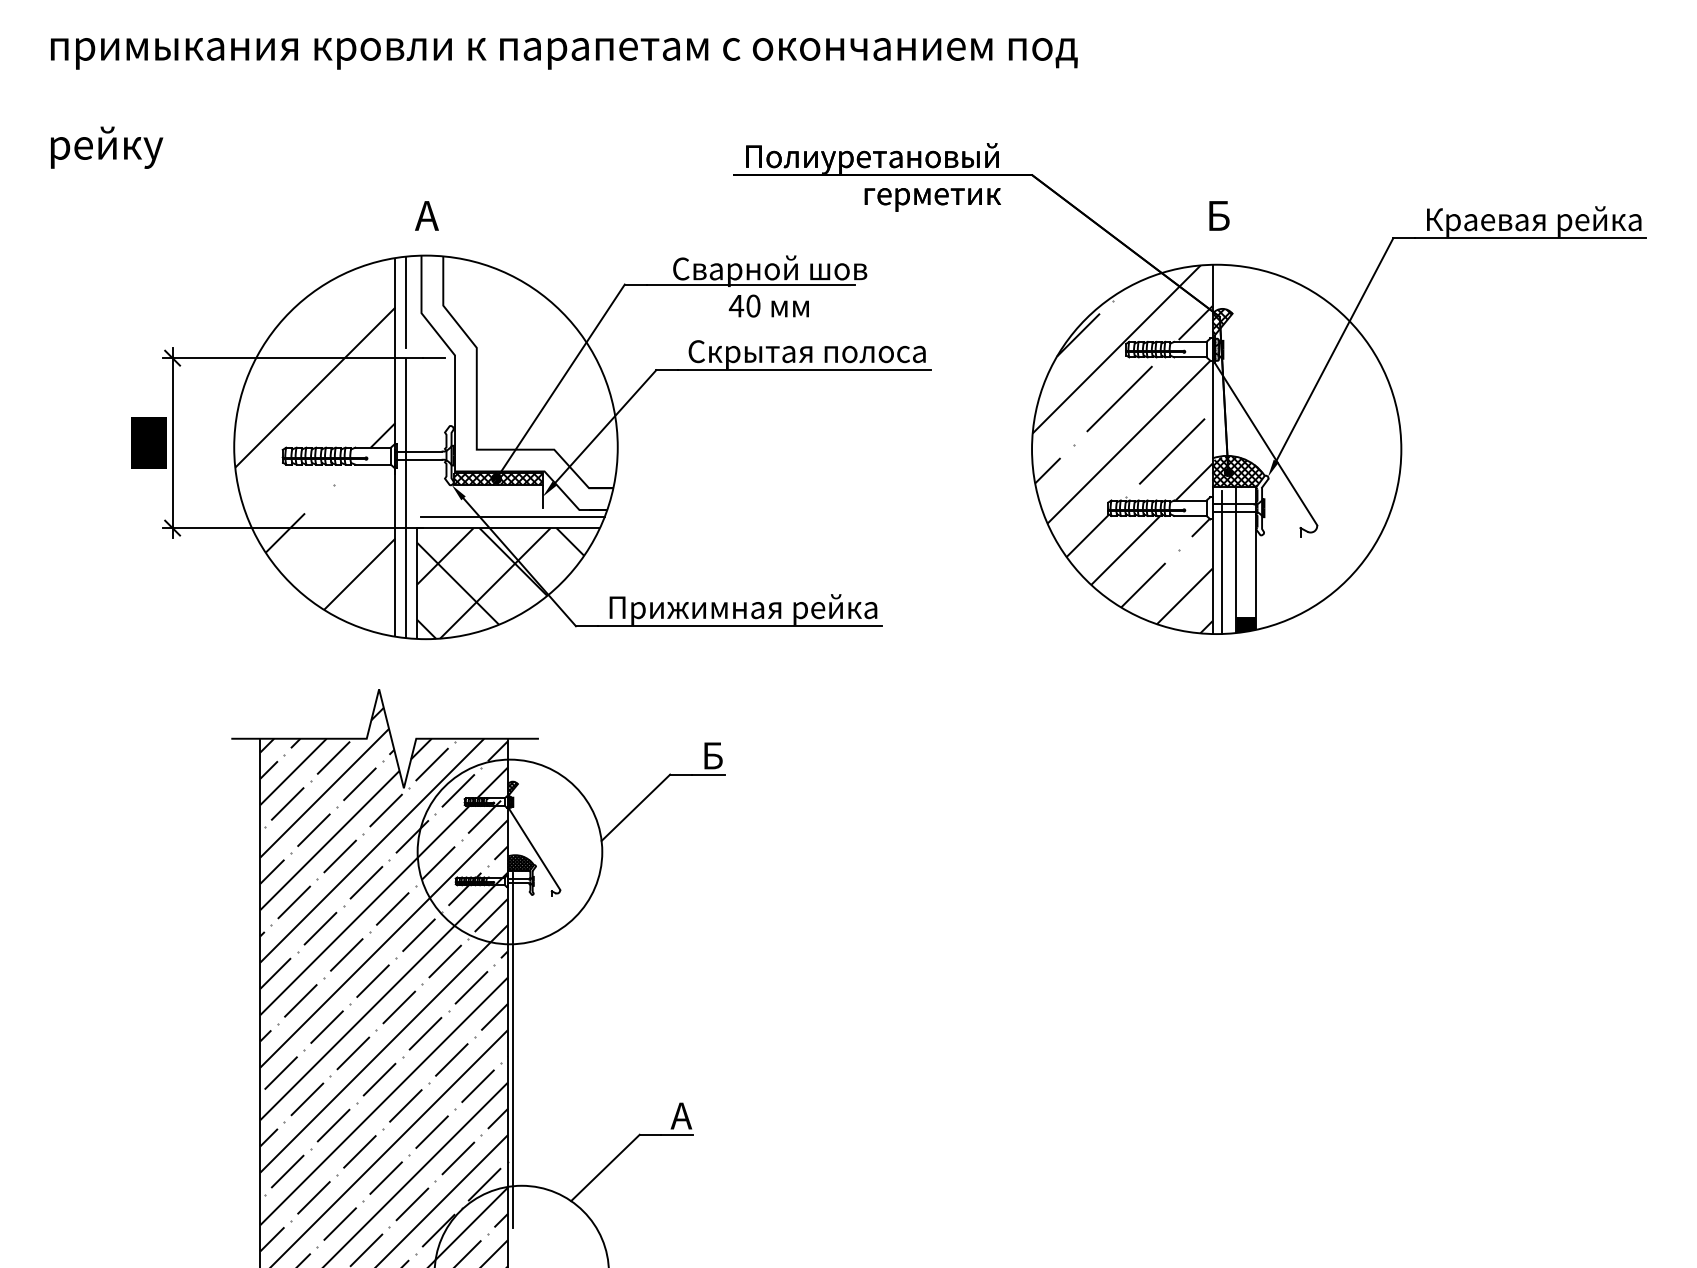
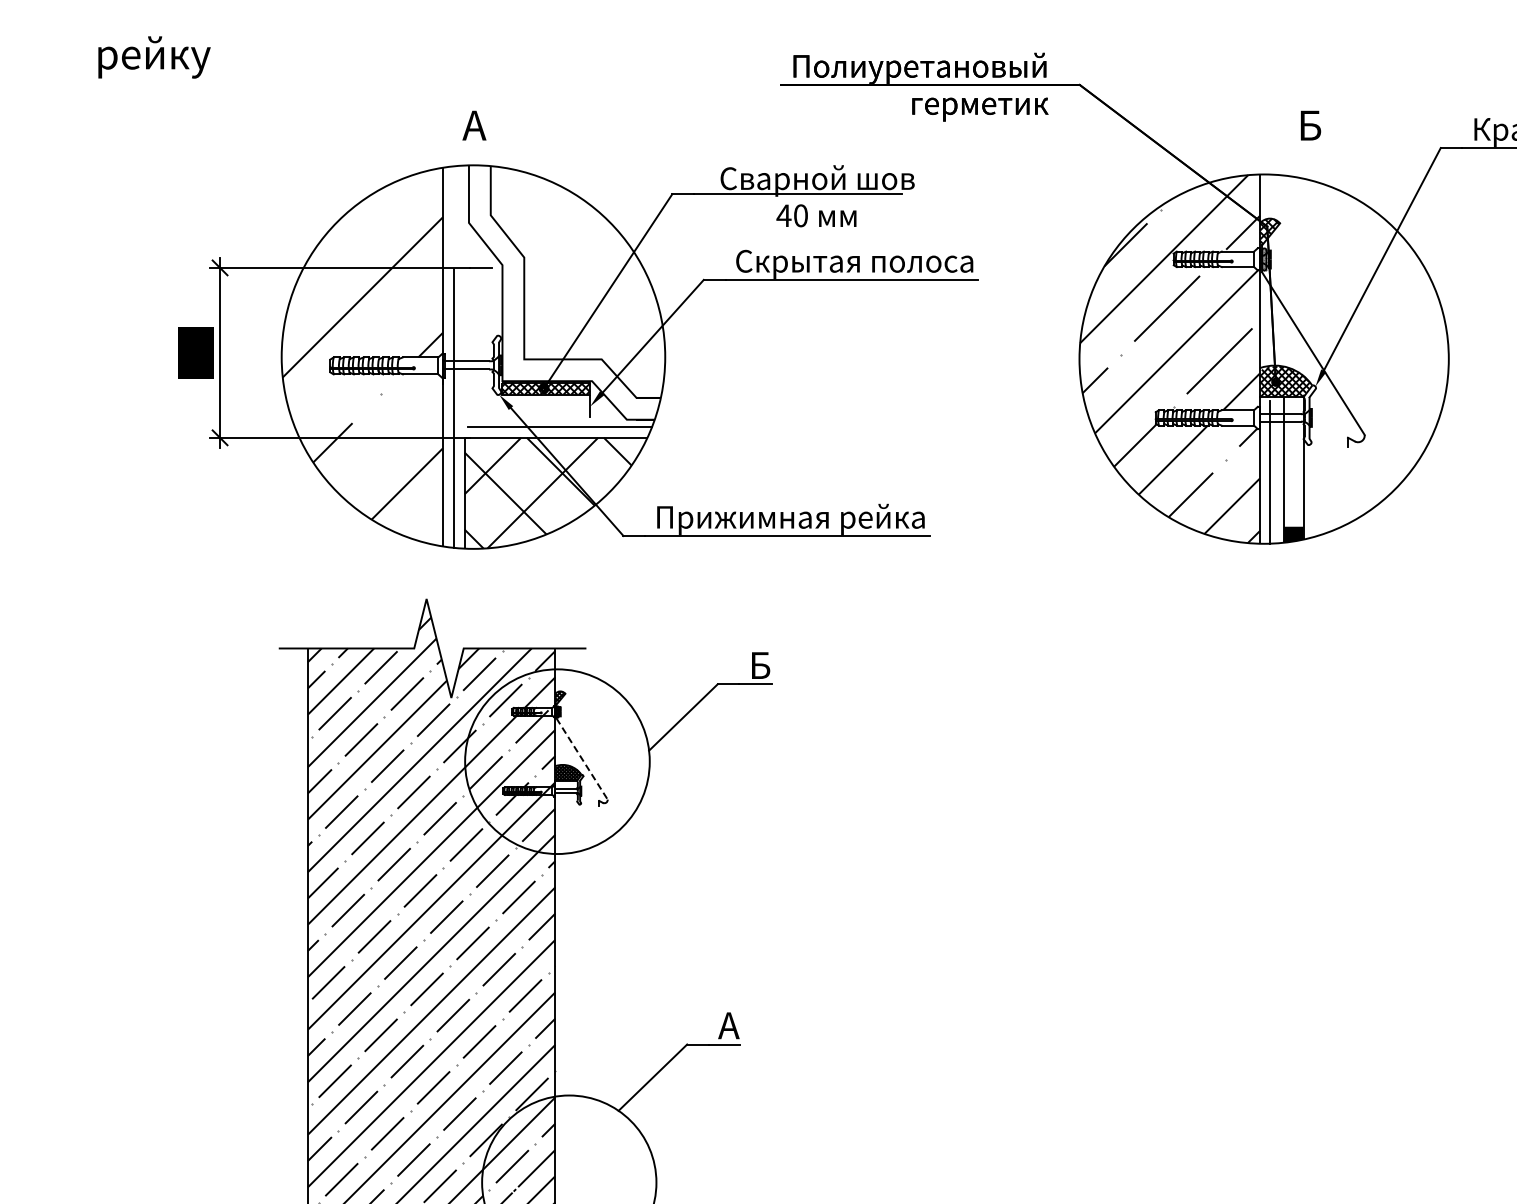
text: (1219, 215) -> (1310, 125), moved
line: (406, 301) -> (453, 211), removed
line: (534, 849) -> (581, 759), solid -> dashed
line: (512, 1049) -> (559, 959), removed

